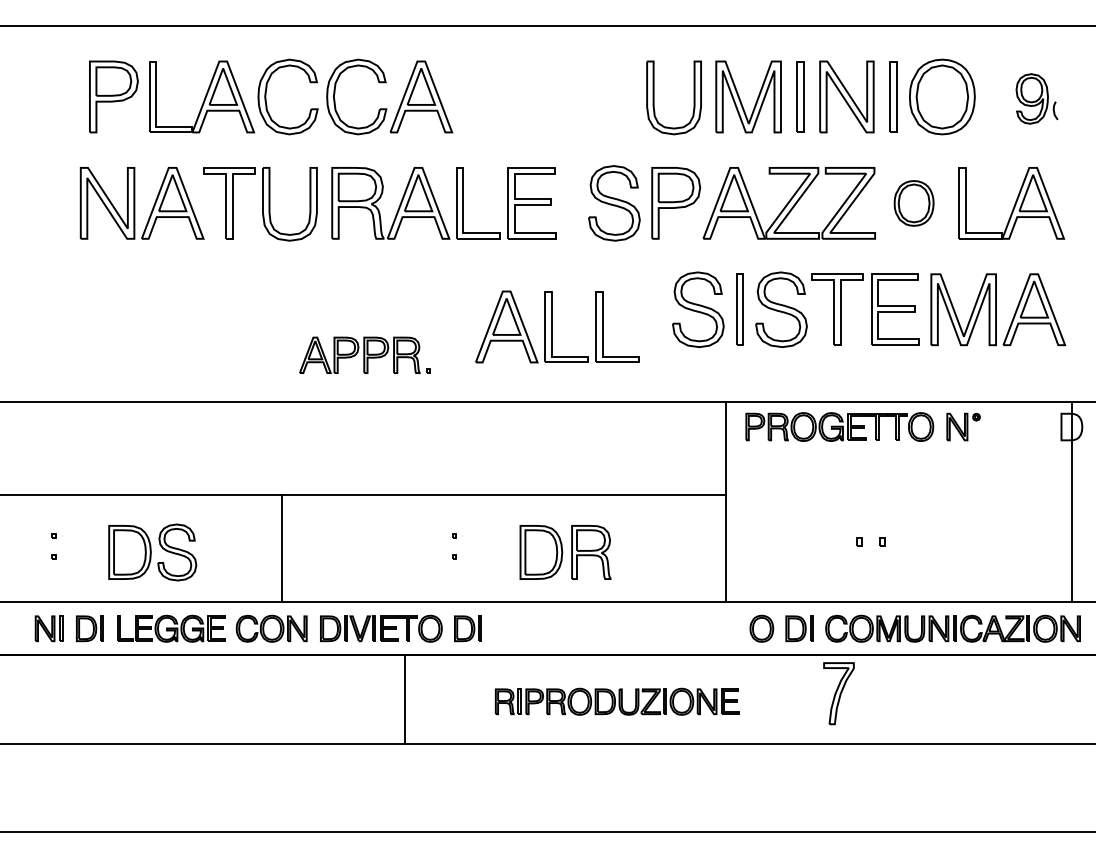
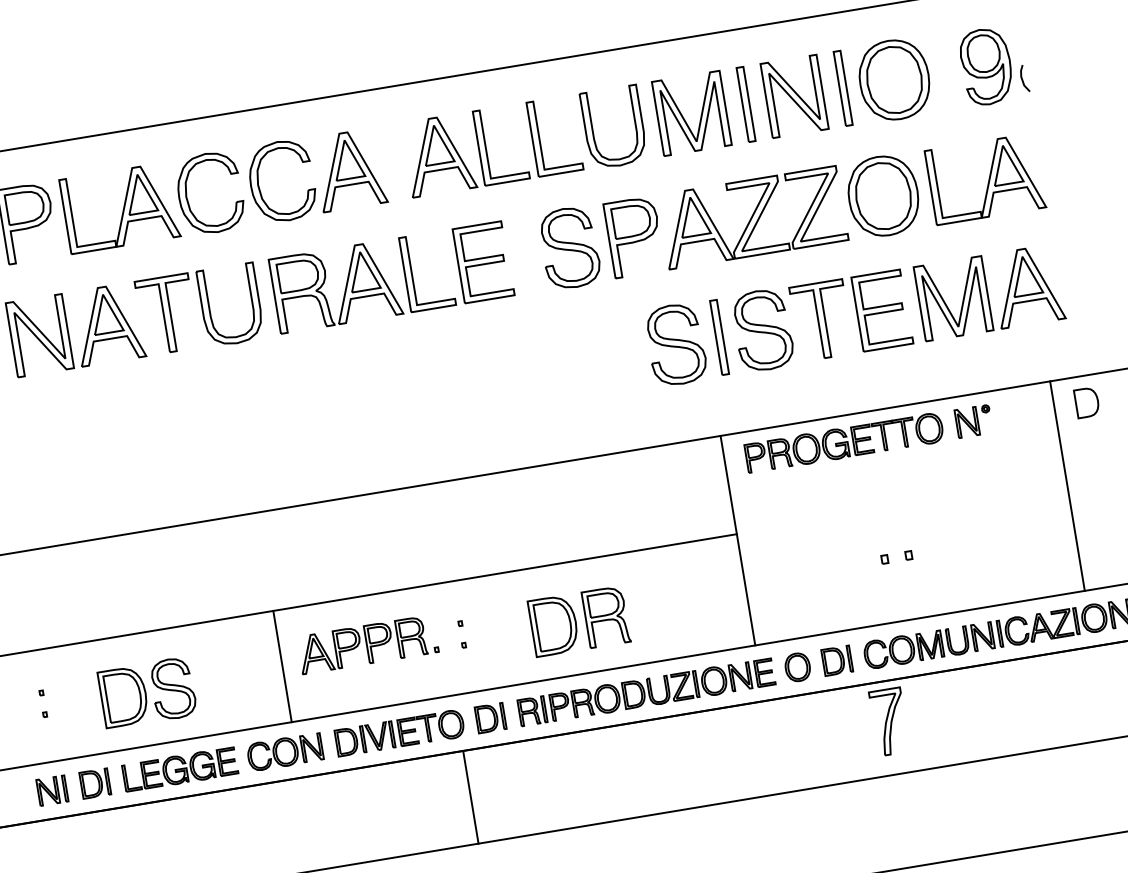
part: (1036, 98) -> (993, 65), size x1.43
part: (913, 203) -> (882, 196), size x1.67
part: (557, 326) -> (491, 146), moved
part: (364, 354) -> (366, 643), moved
line: (1071, 501) -> (1067, 485), moved
line: (404, 699) -> (470, 797), moved
part: (616, 701) -> (645, 692), moved

